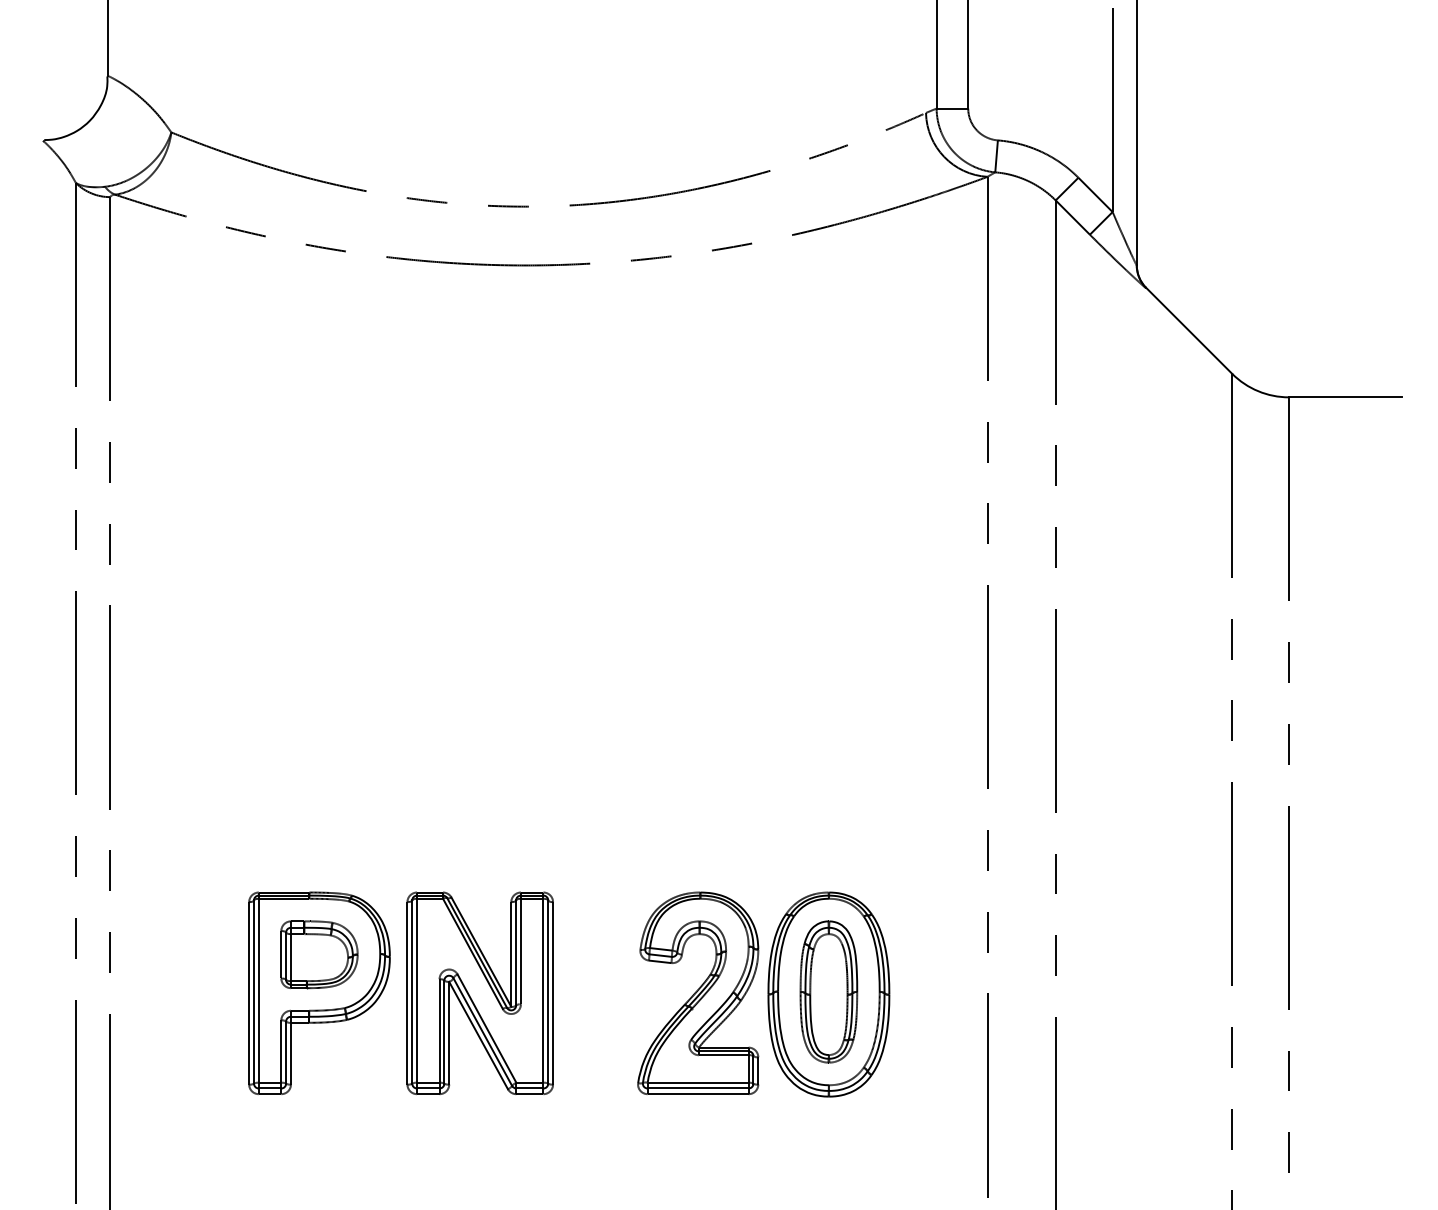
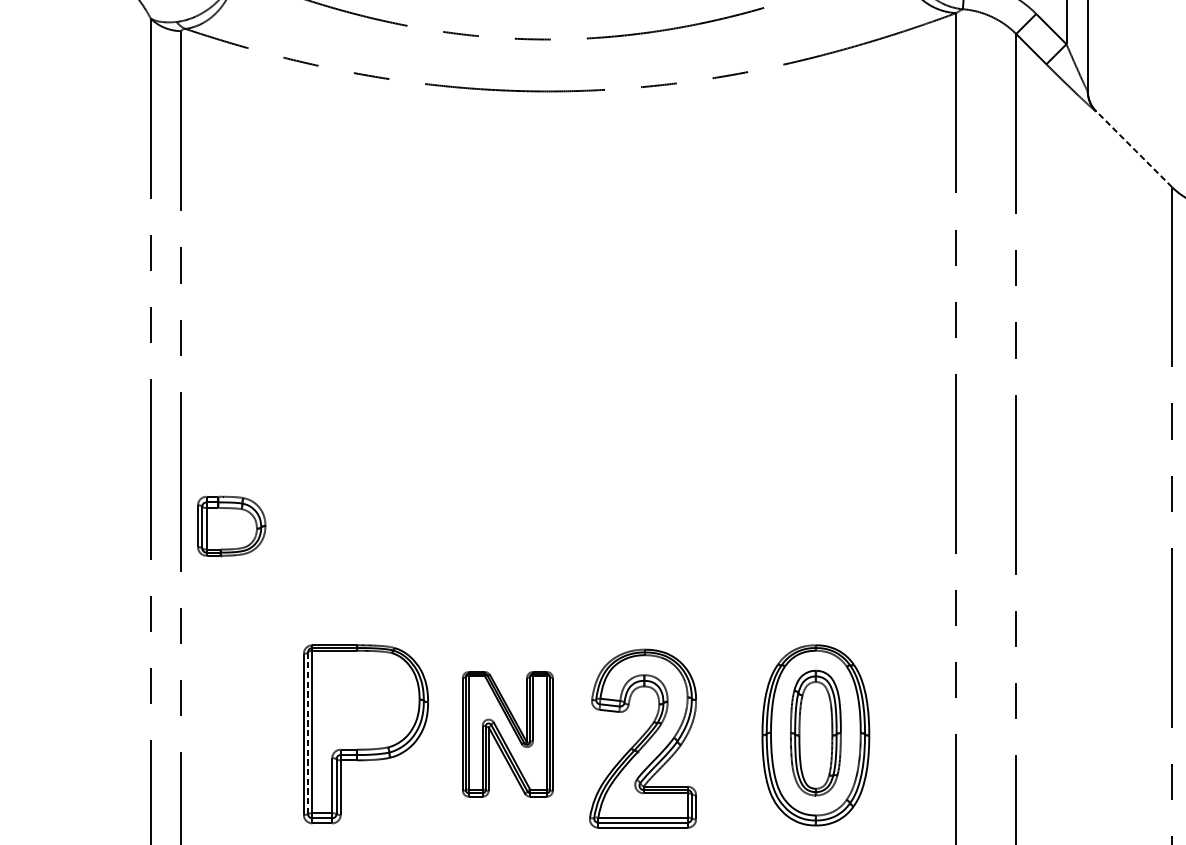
line: (1189, 330) -> (1134, 148), solid -> dashed
part: (319, 954) -> (231, 526), moved
line: (254, 992) -> (308, 733), solid -> dashed
part: (698, 992) -> (643, 737), moved
part: (479, 993) -> (507, 734), size x0.7

